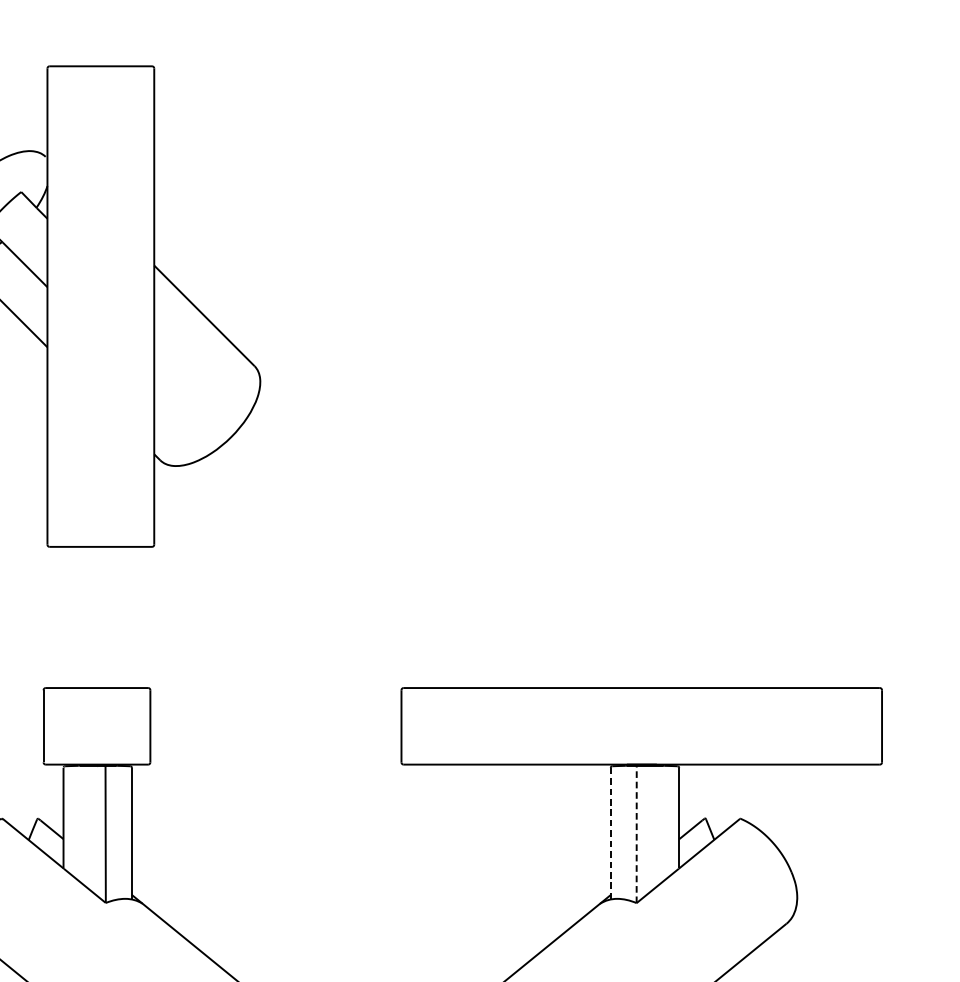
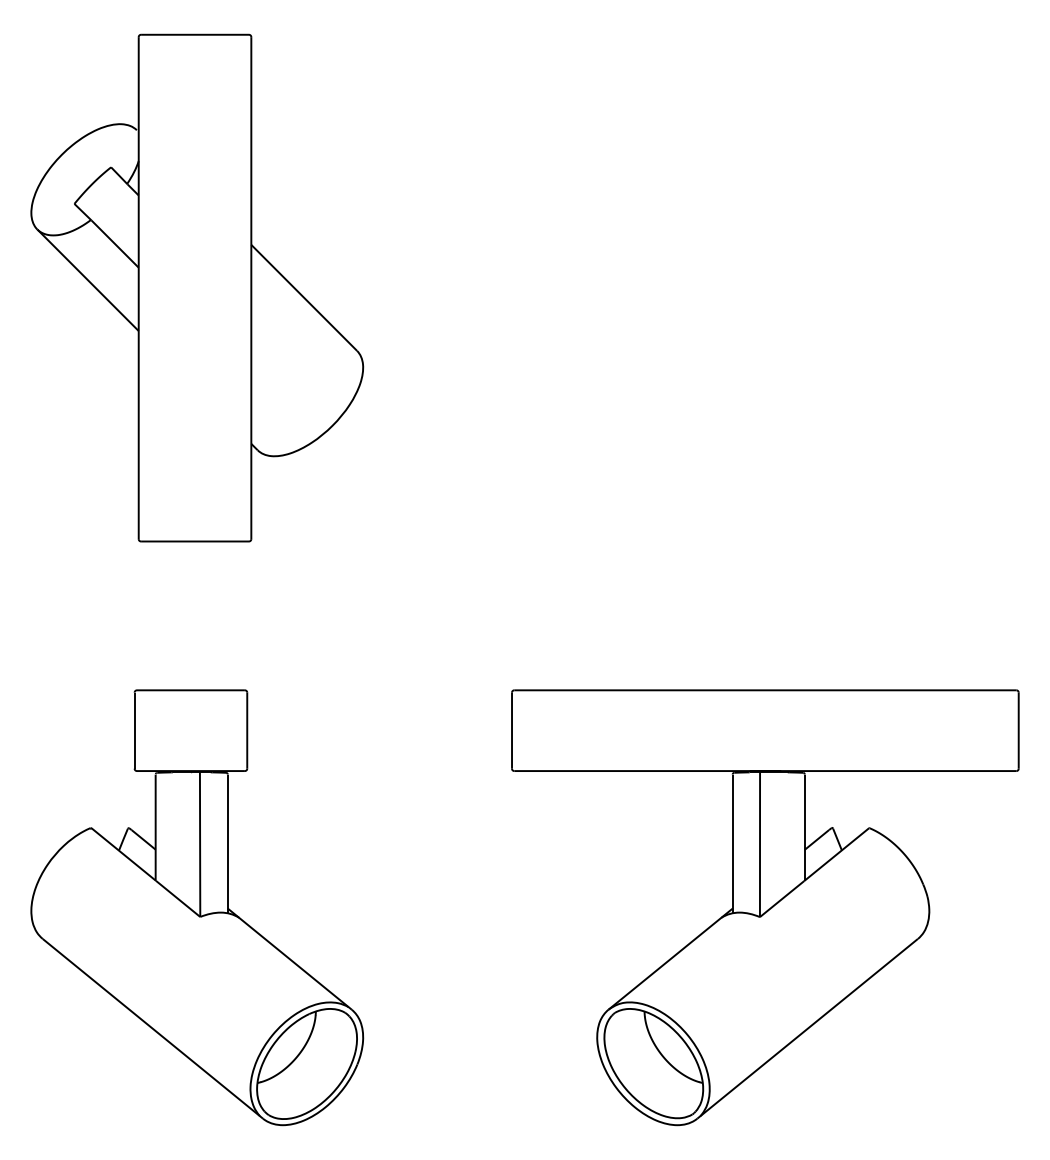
line: (610, 833) -> (732, 843), dashed -> solid
line: (637, 834) -> (760, 844), dashed -> solid

